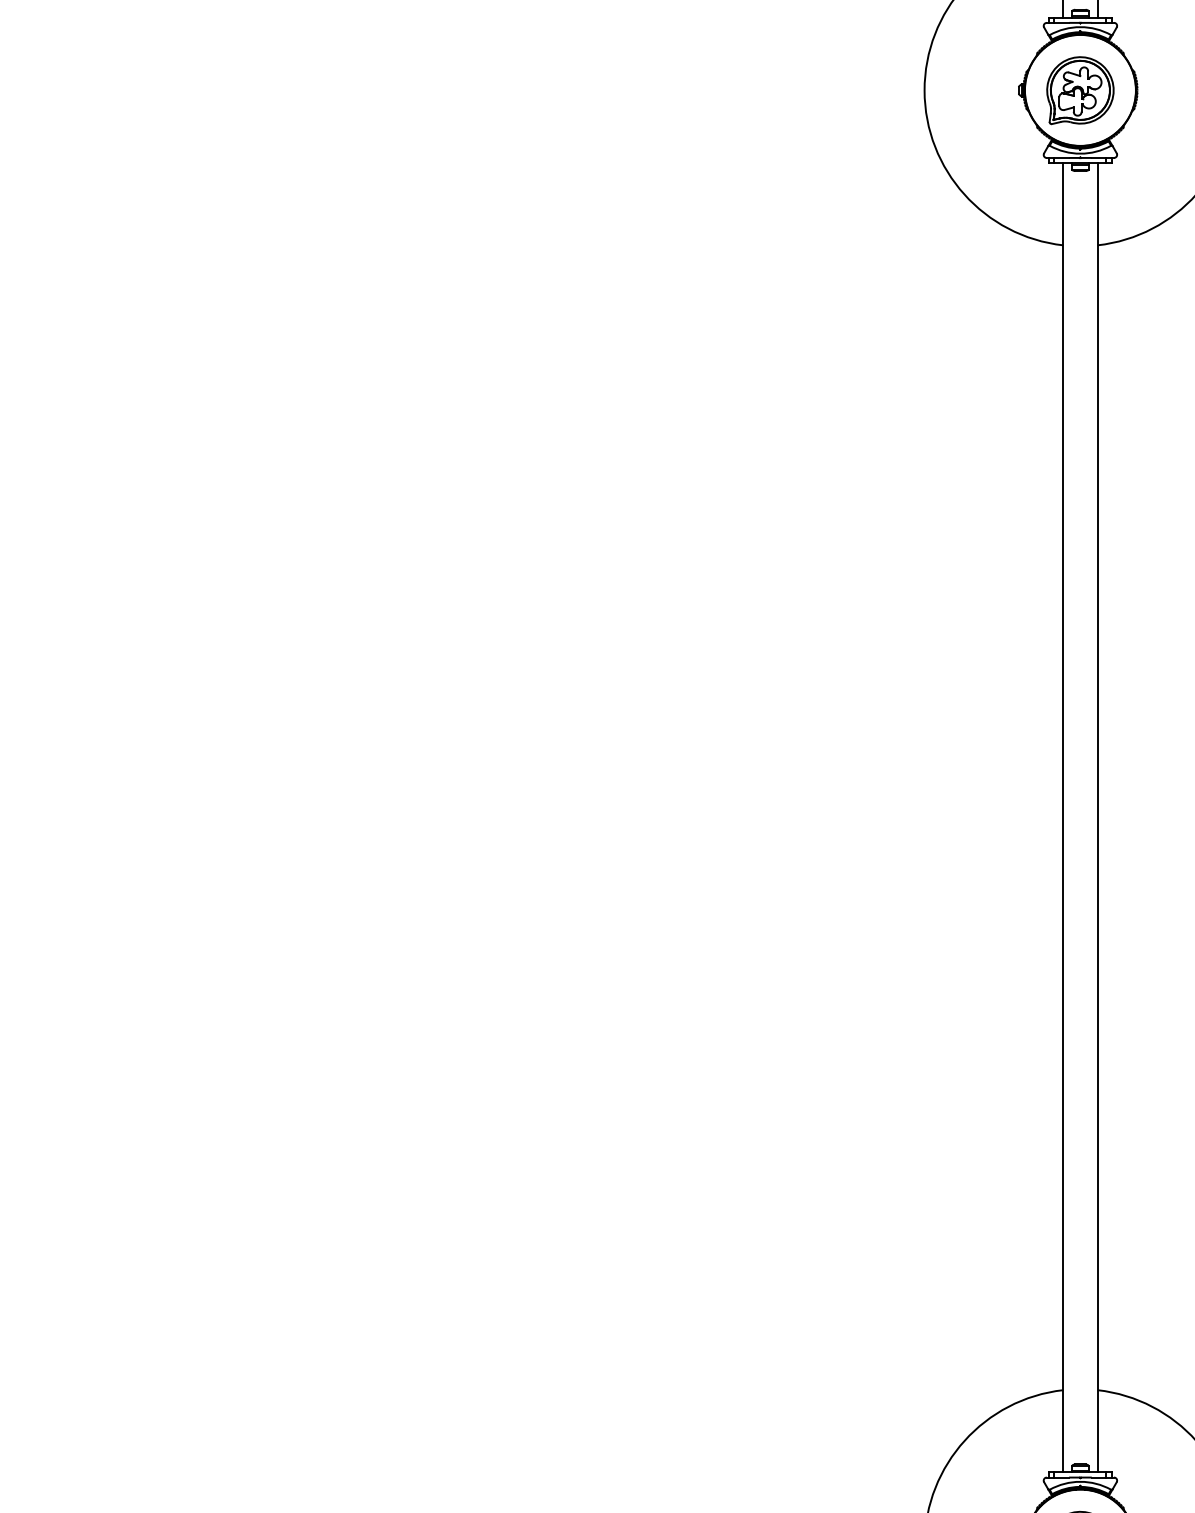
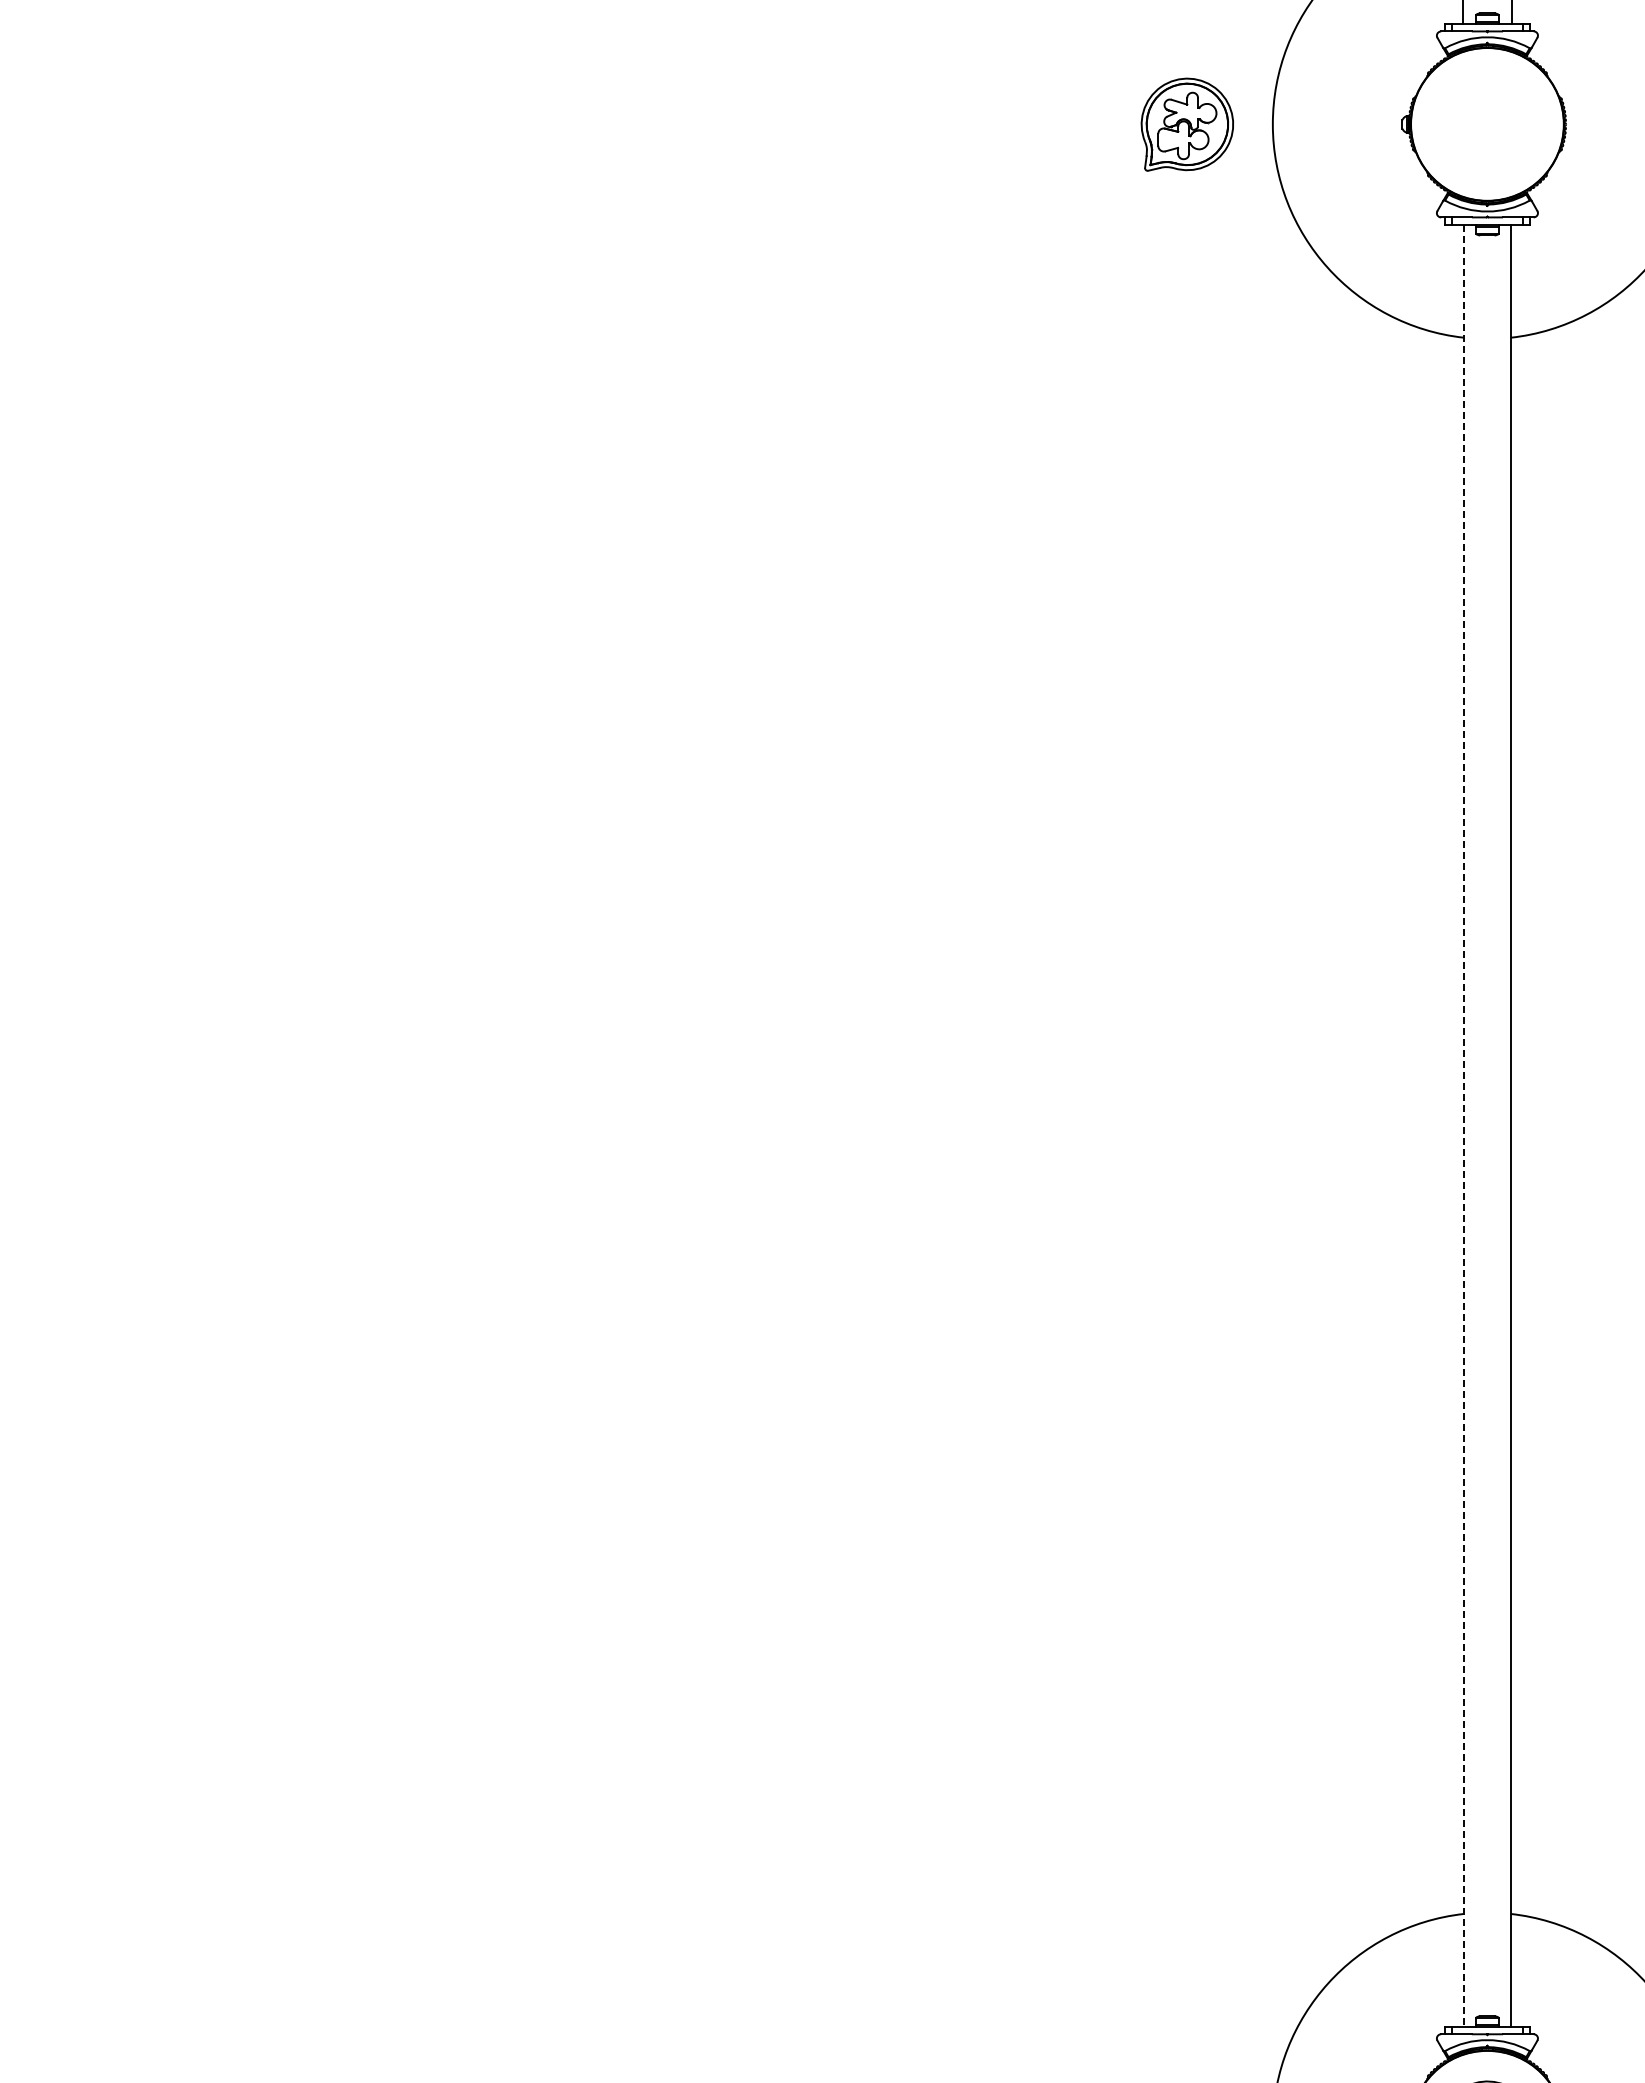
part: (1079, 90) -> (1186, 124), moved
line: (1063, 818) -> (1463, 1126), solid -> dashed

